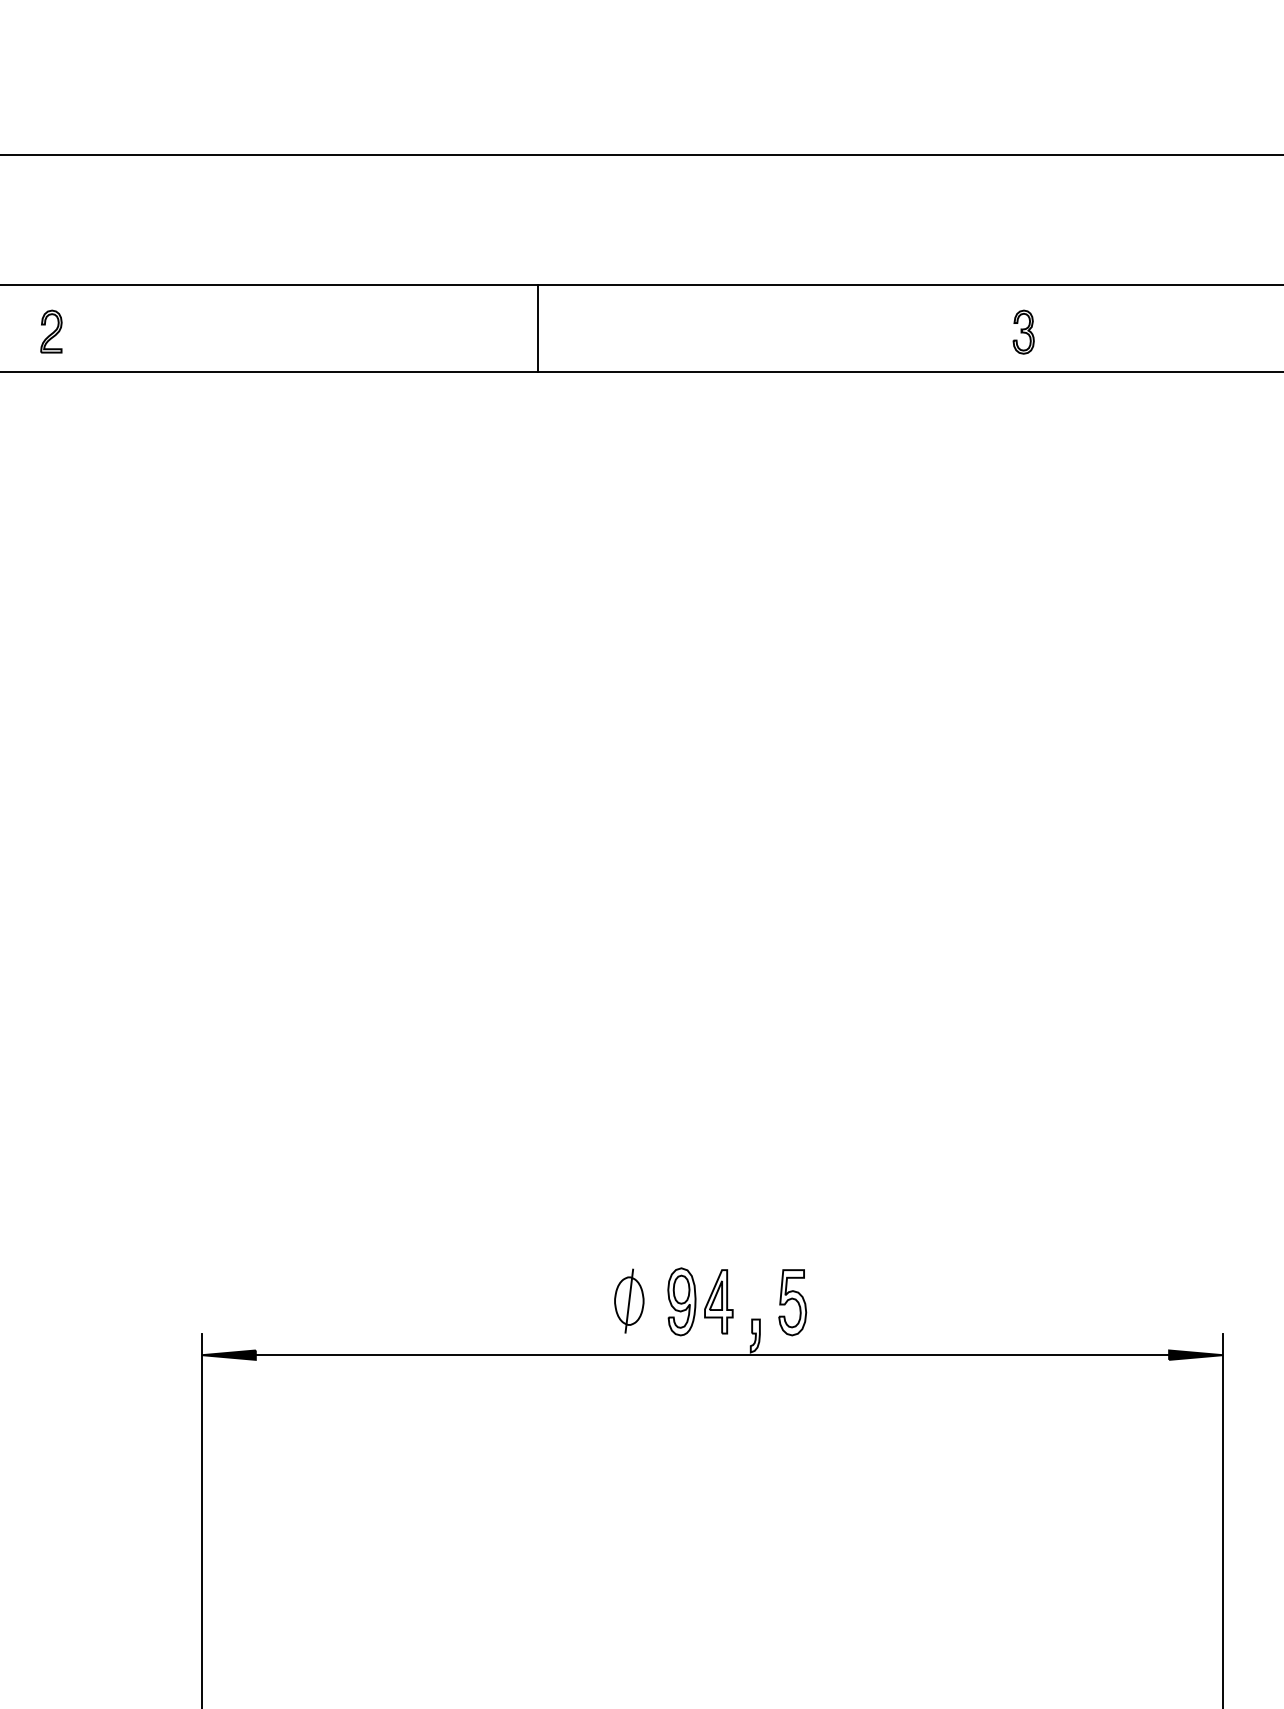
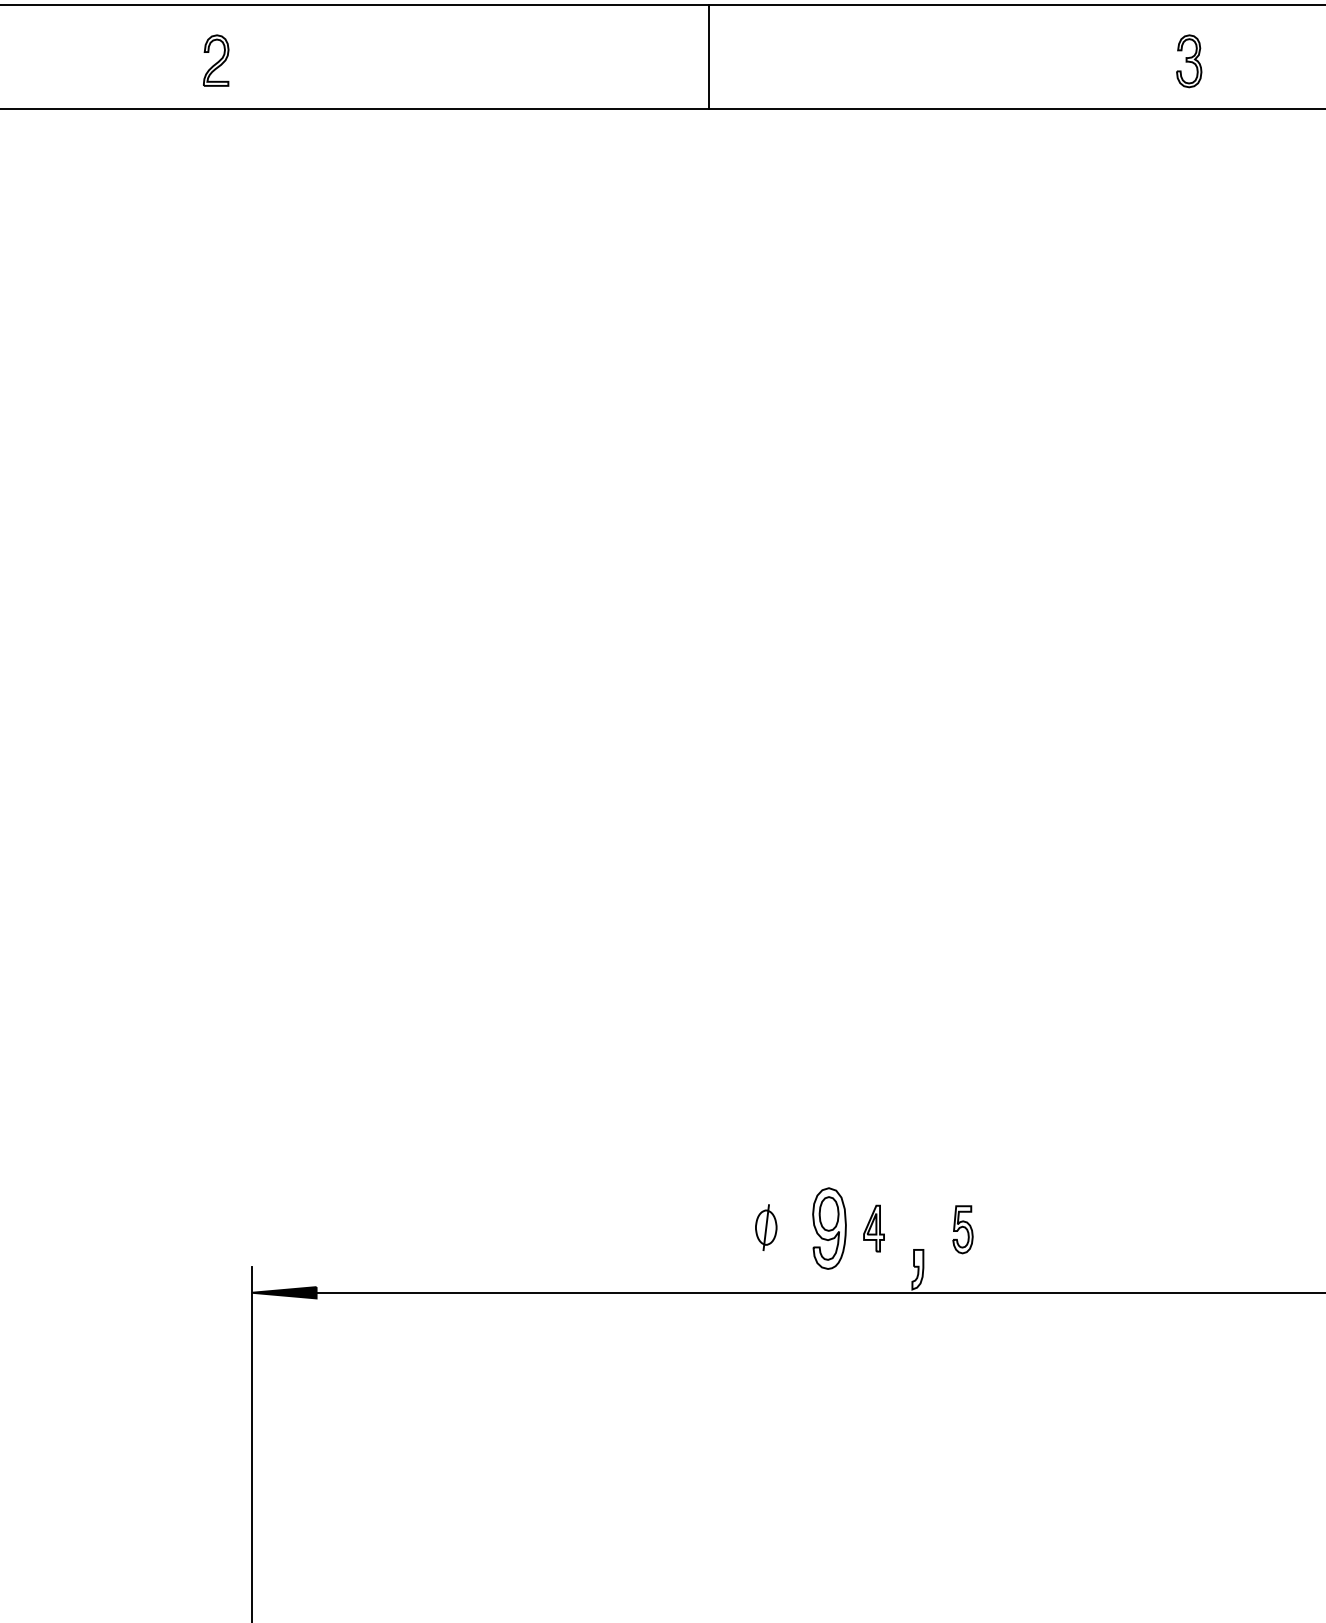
line: (537, 328) -> (708, 56), moved
part: (51, 331) -> (216, 60), moved
part: (1023, 331) -> (1188, 60), moved
part: (629, 1300) -> (766, 1226), size x0.6
part: (718, 1301) -> (873, 1228), size x0.6
part: (792, 1302) -> (962, 1229), size x0.6

